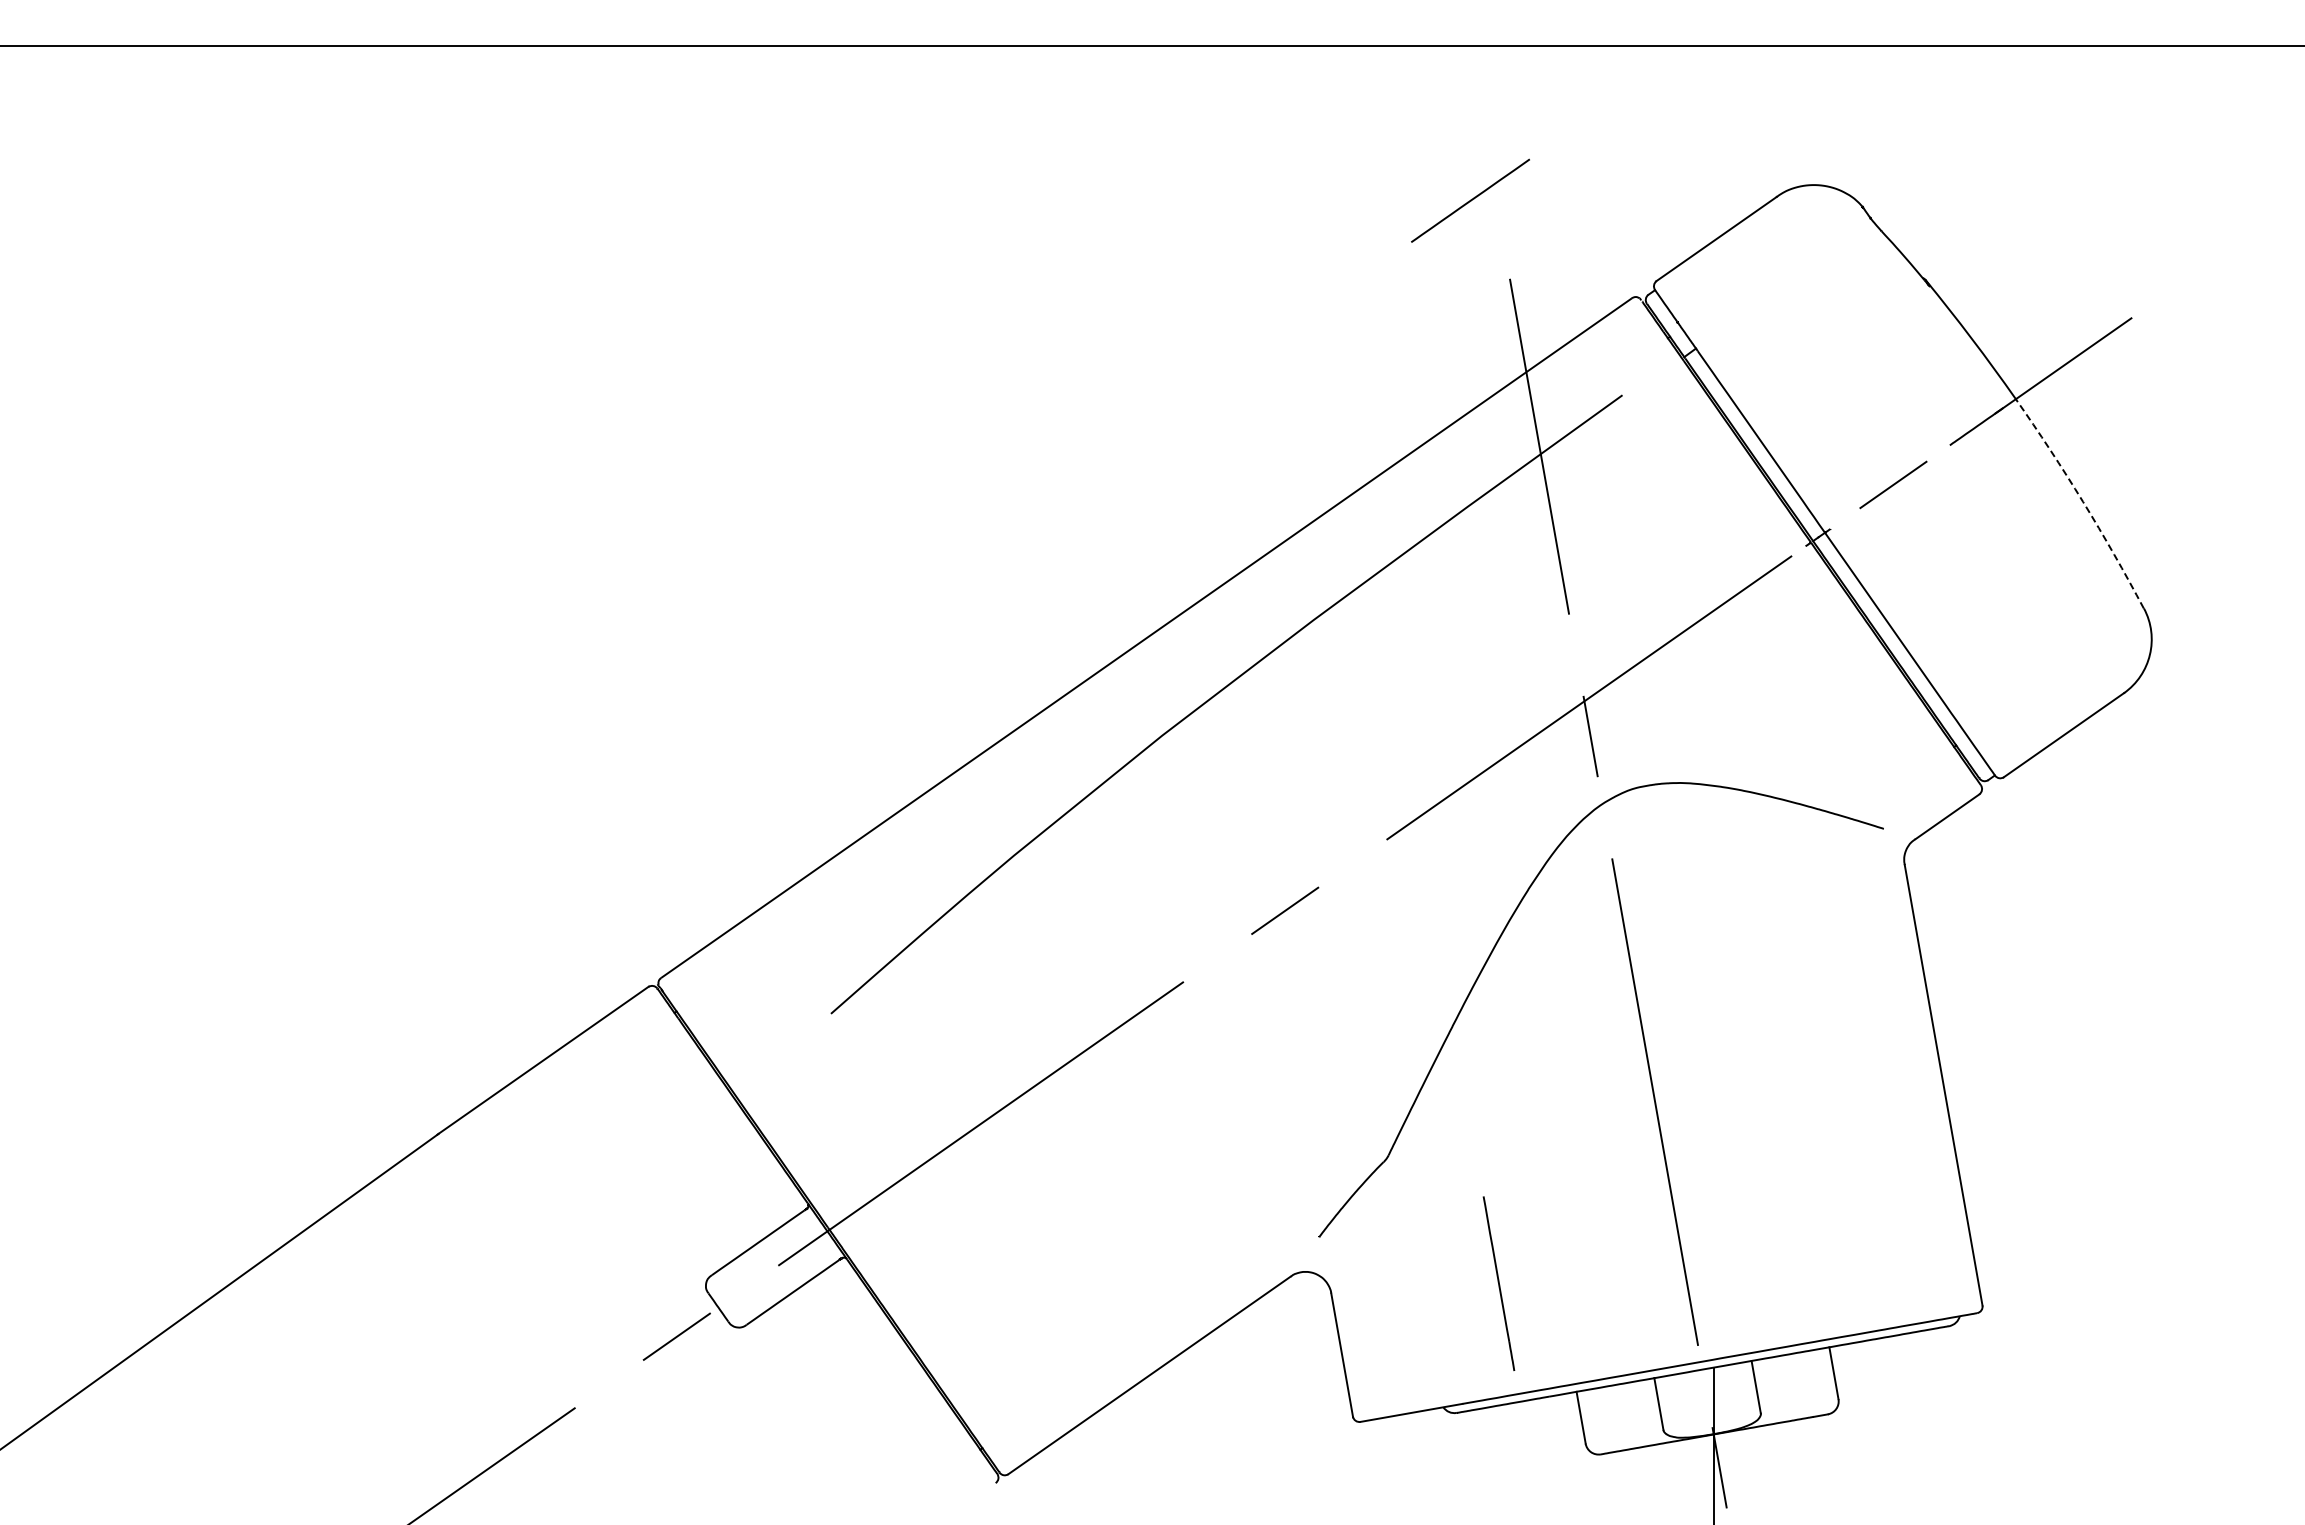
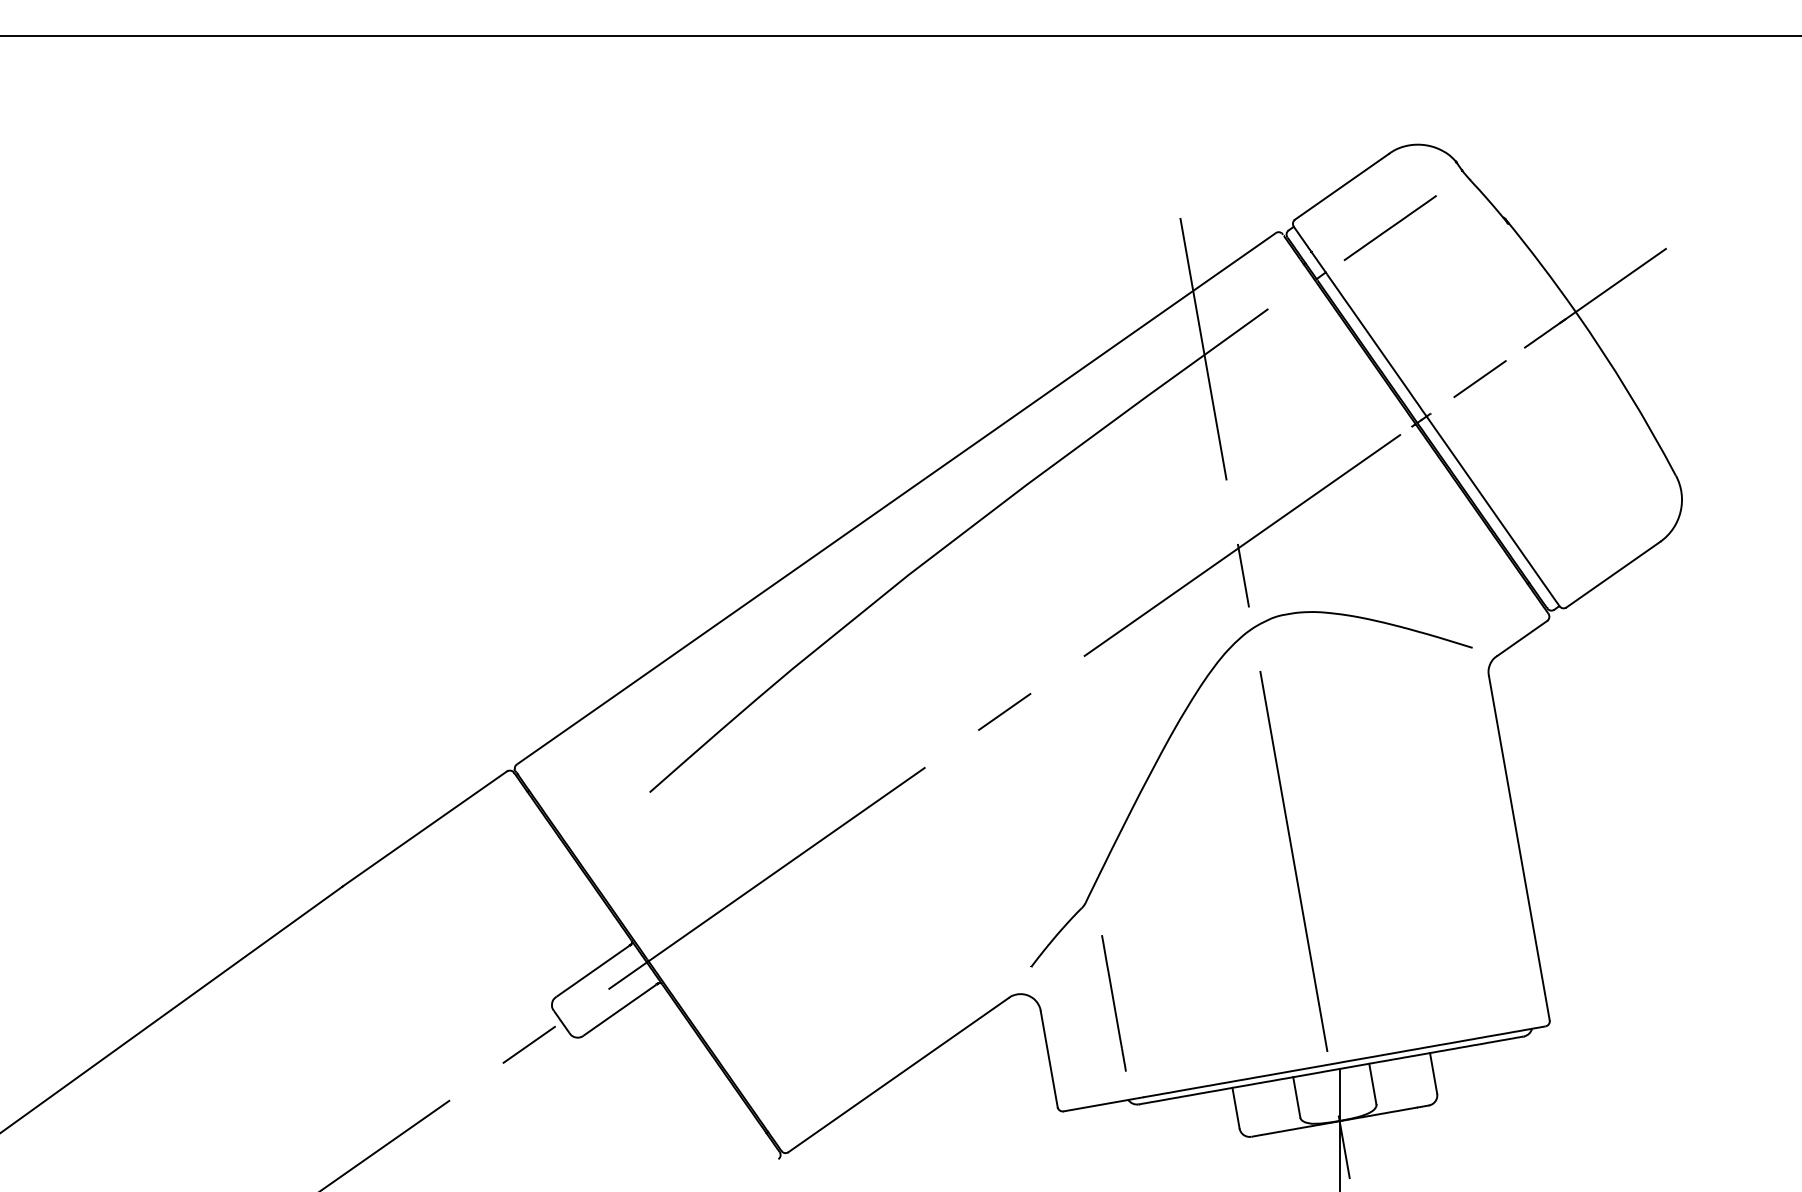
line: (1470, 200) -> (1390, 227), moved
arc: (2083, 501) -> (1628, 392), dashed -> solid
line: (1498, 1283) -> (1113, 1003), moved

